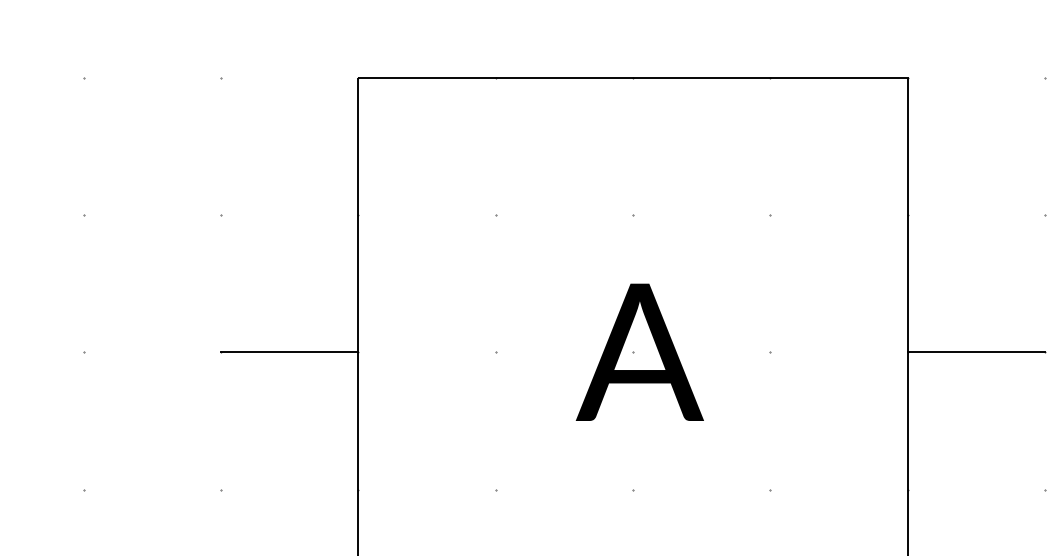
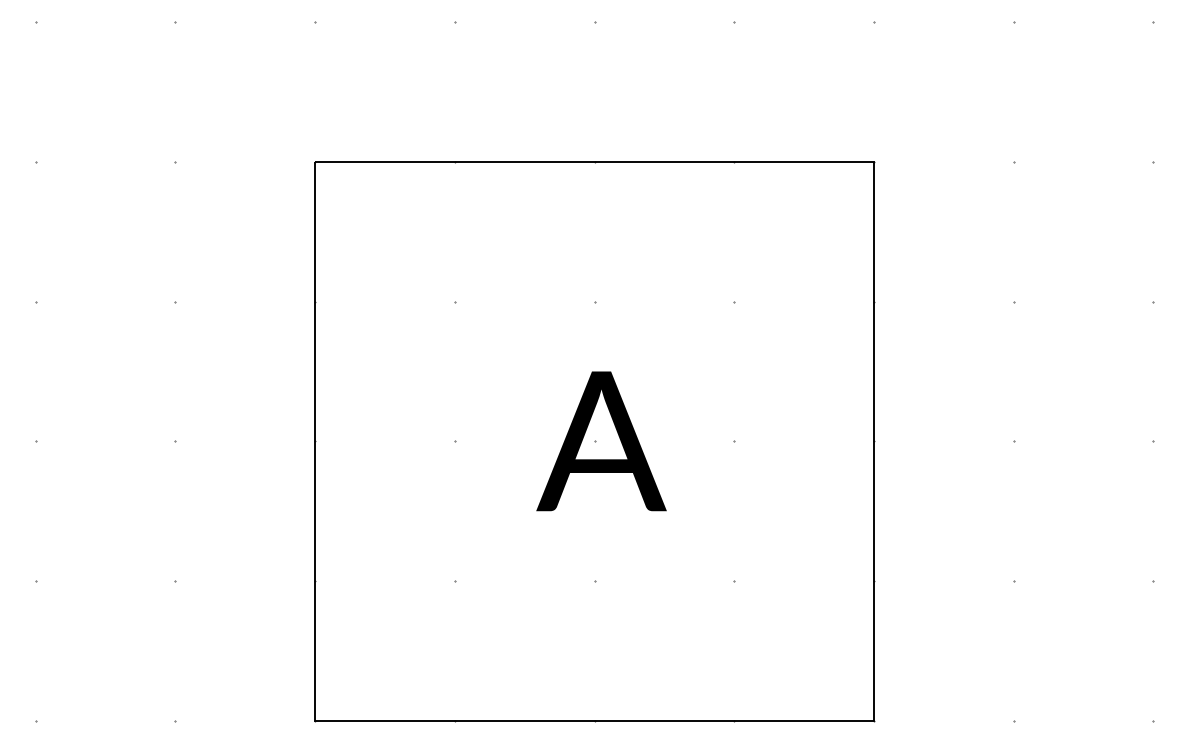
line: (290, 352) -> (245, 441), removed
line: (975, 352) -> (943, 441), removed

